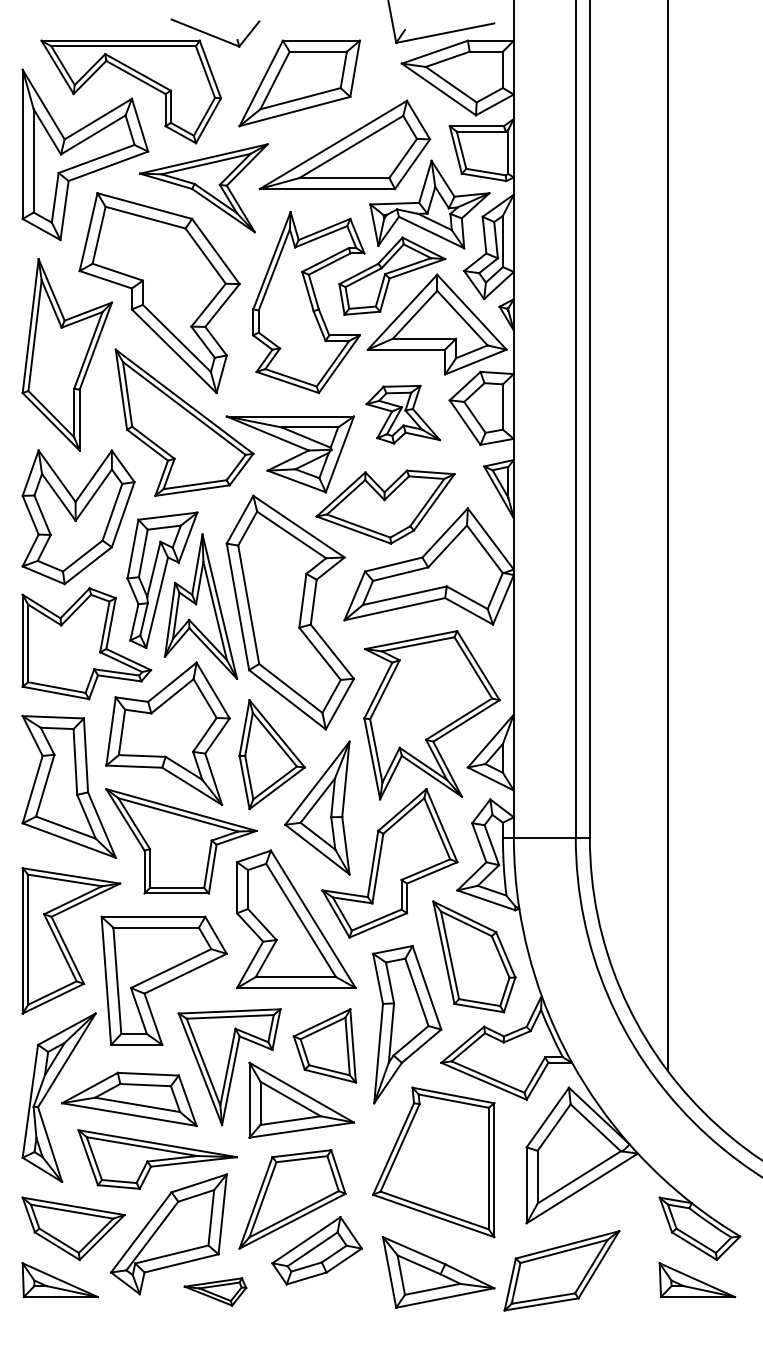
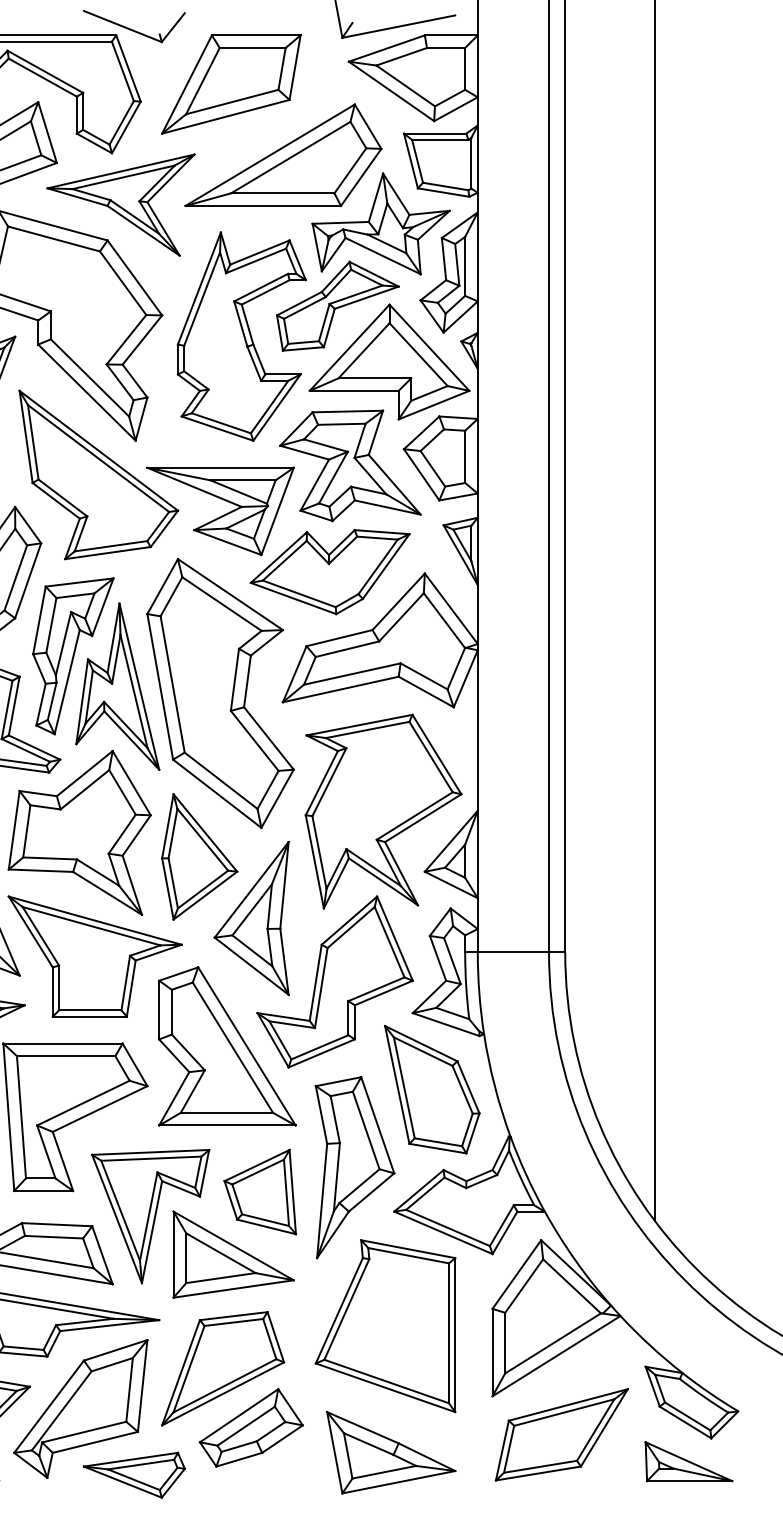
part: (403, 414) -> (350, 465), size x1.67
part: (561, 1270) -> (561, 1434), moved
part: (215, 1291) -> (134, 1474), size x1.43

